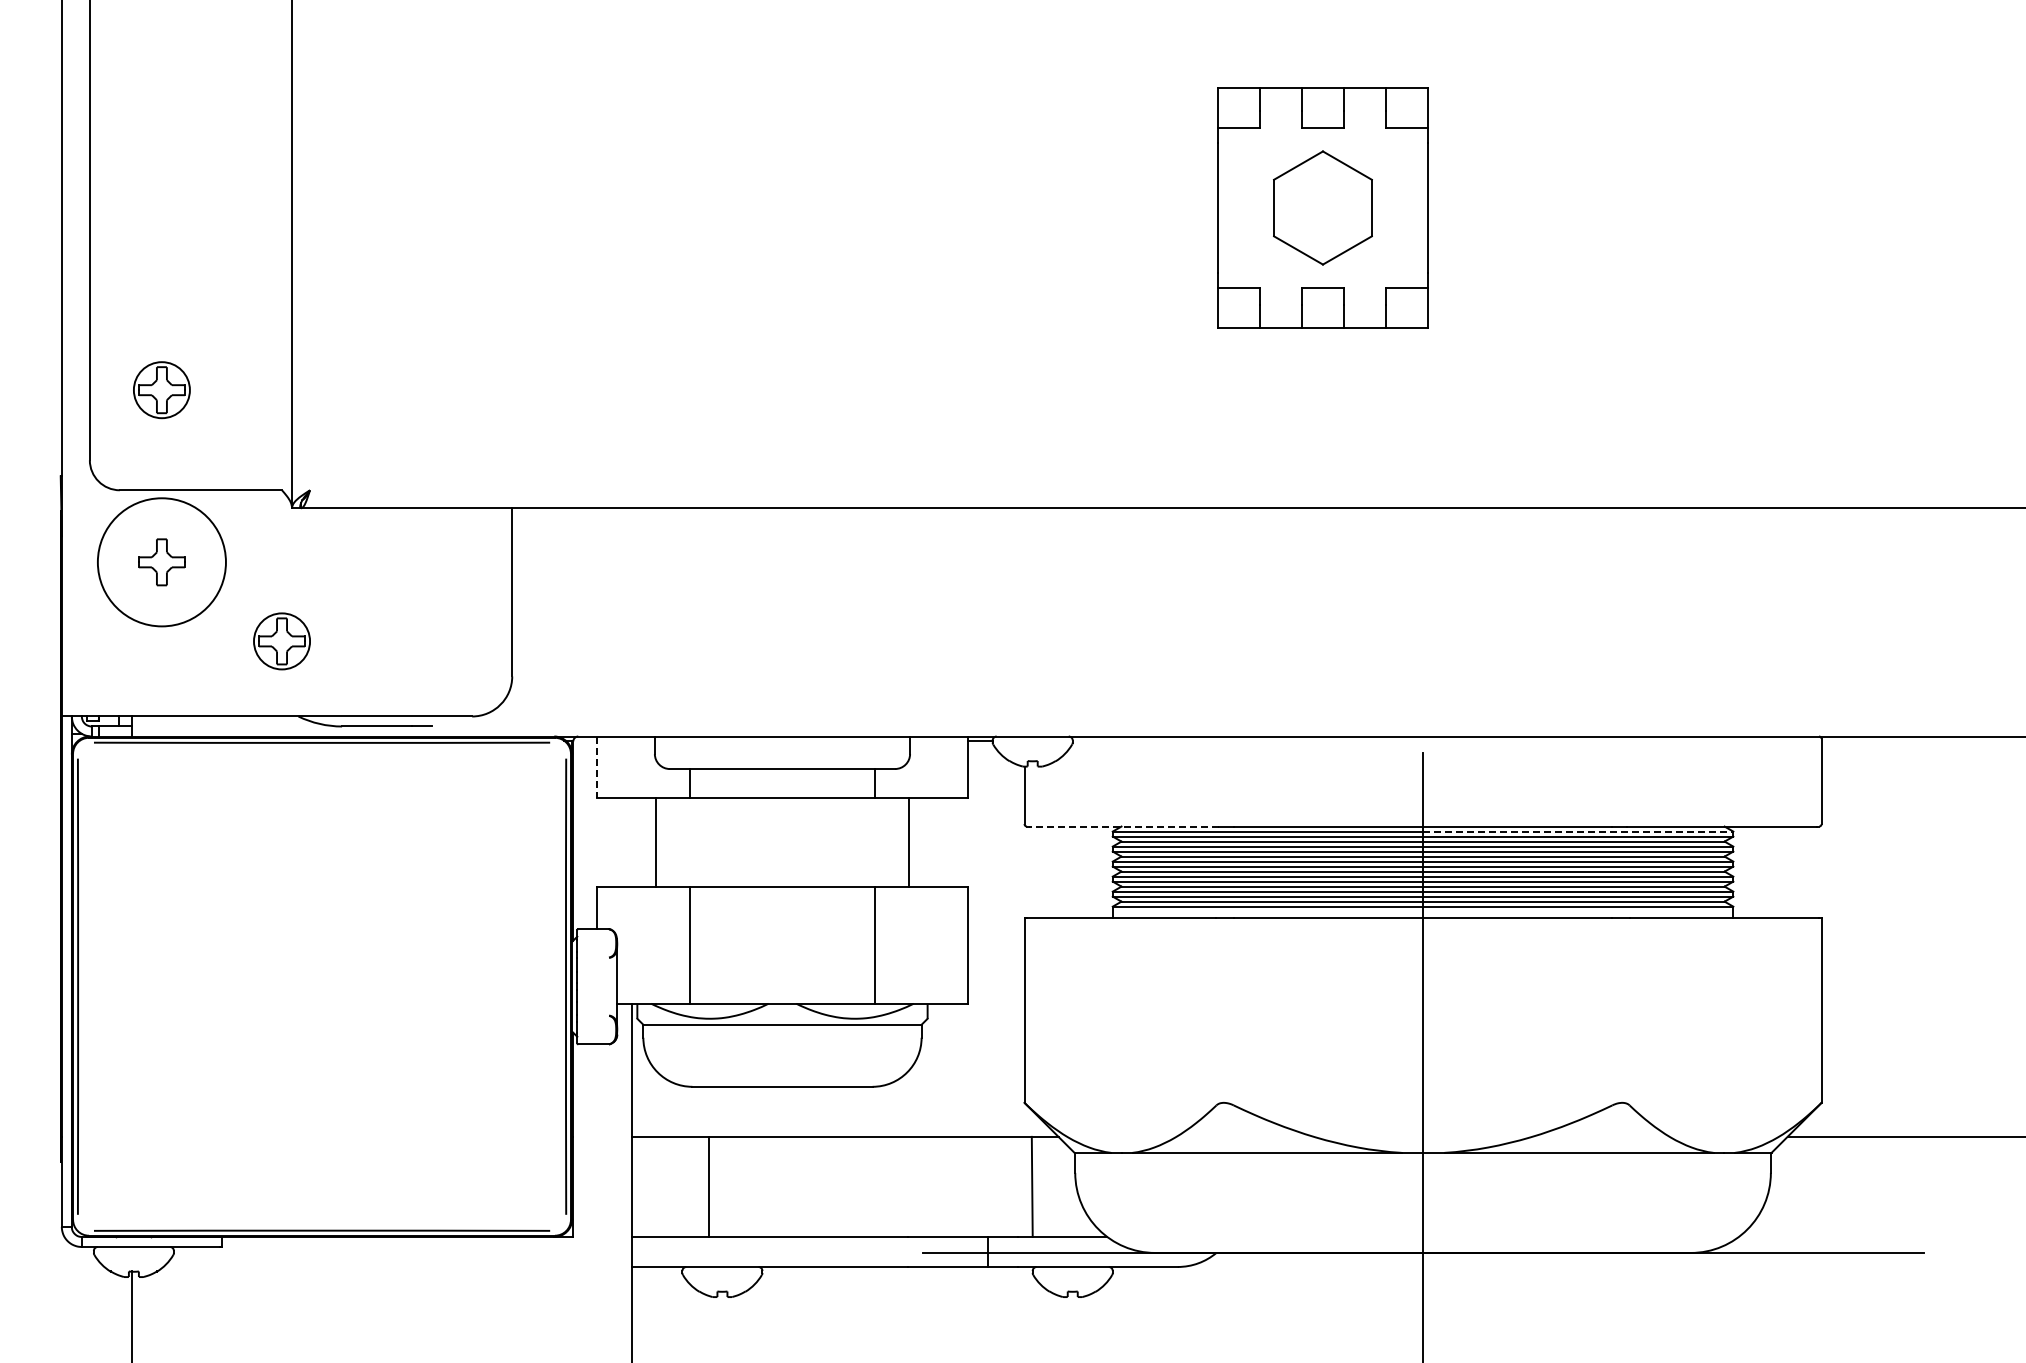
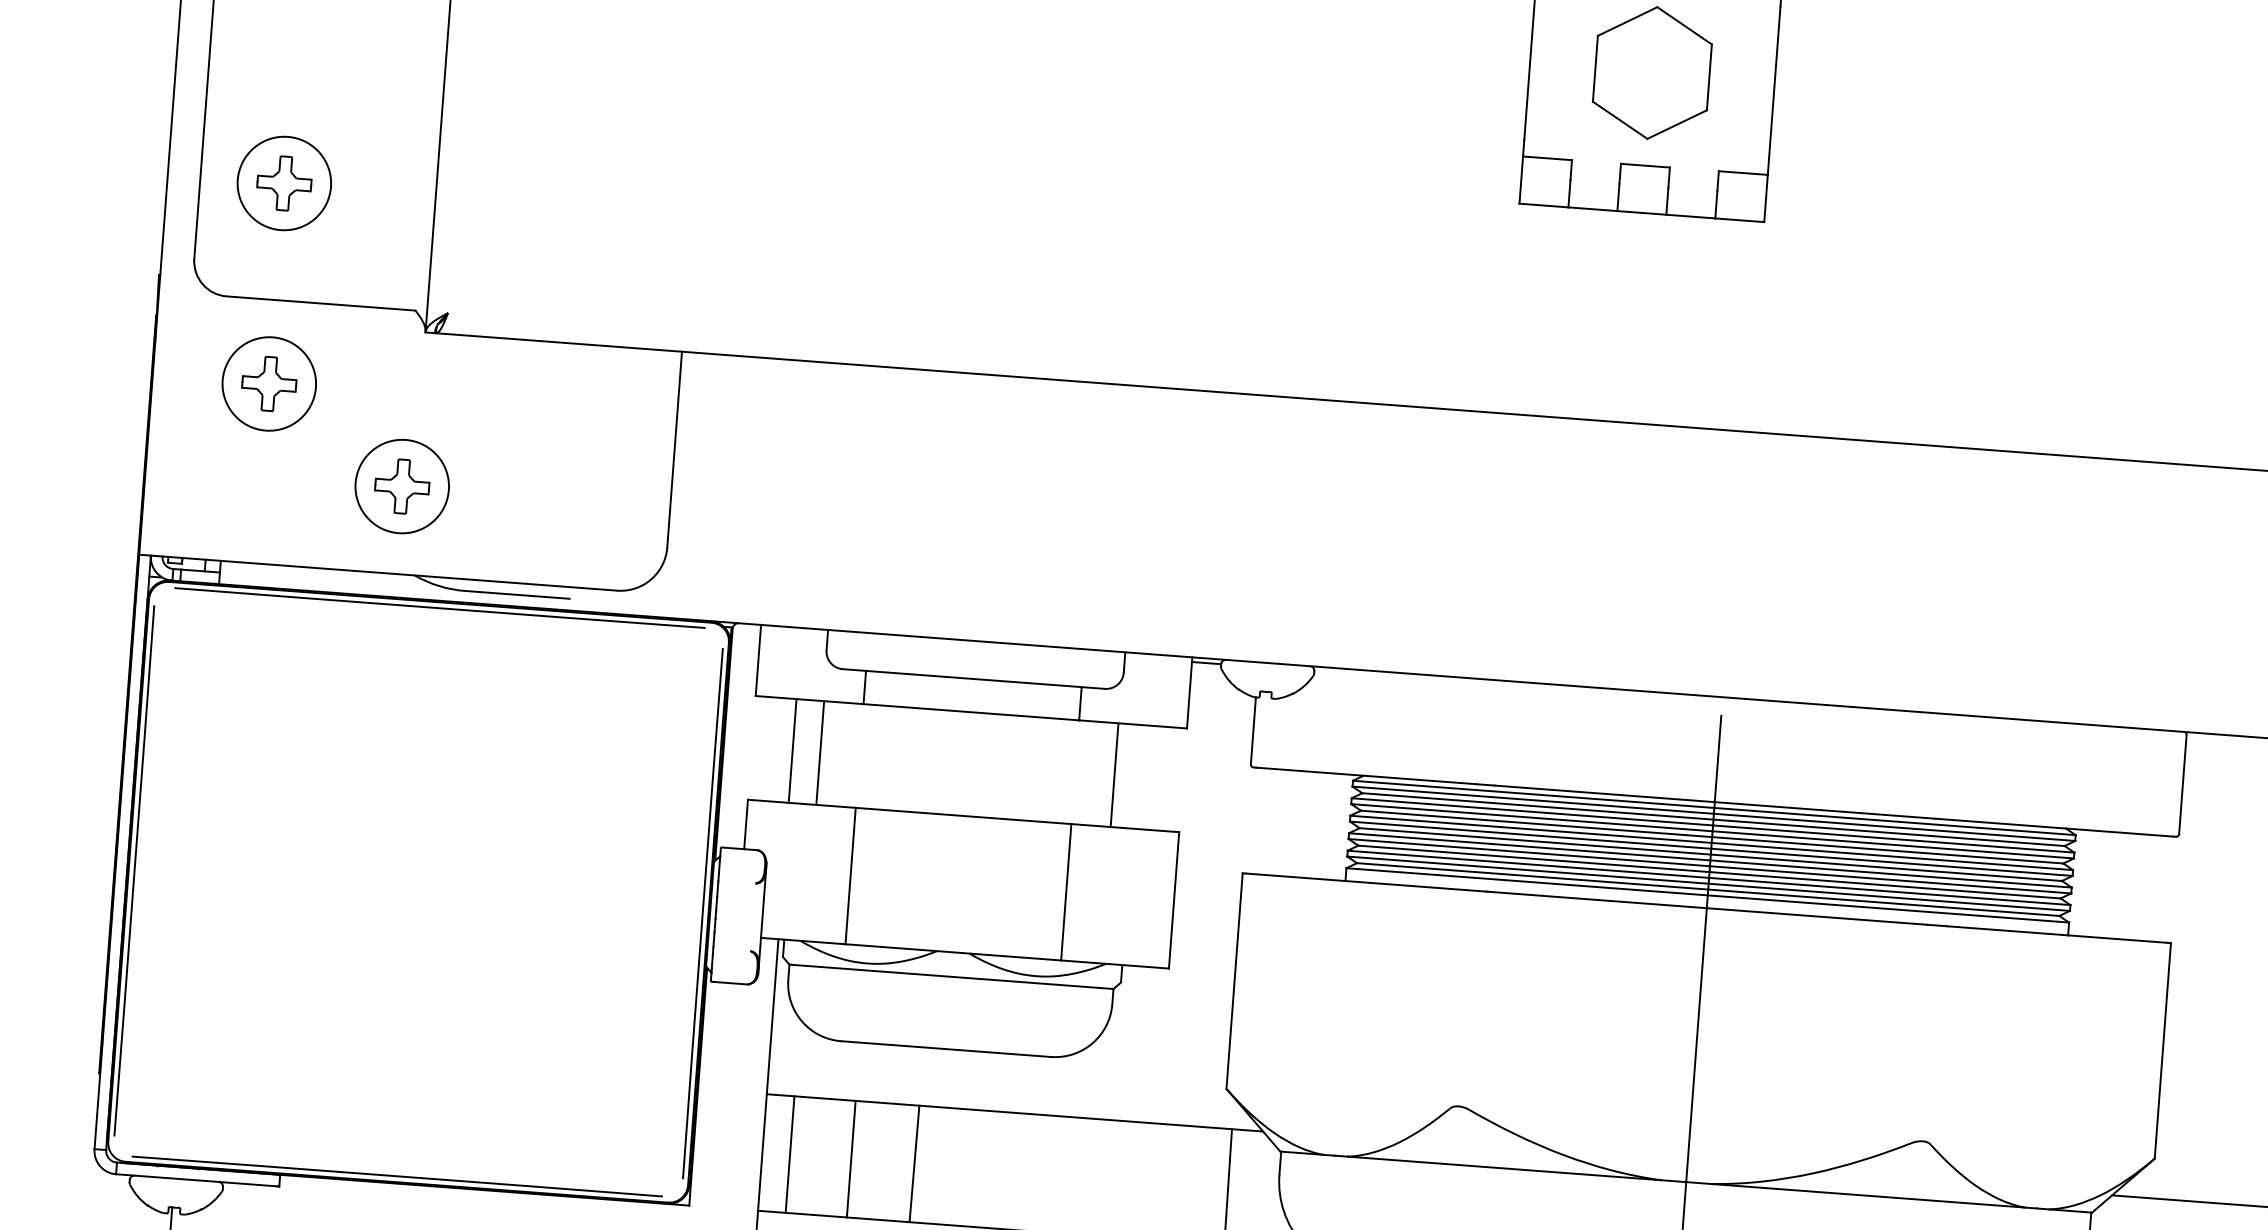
circle: (161, 390) -> (283, 183), size x1.43
circle: (161, 562) -> (268, 384), size x0.62
circle: (282, 641) -> (402, 486), size x1.43
line: (597, 767) -> (758, 661), dashed -> solid
line: (1124, 826) -> (1367, 775), dashed -> solid
line: (1578, 831) -> (1895, 821), dashed -> solid
line: (632, 841) -> (792, 750), added
line: (656, 1186) -> (790, 1154), added
line: (762, 1186) -> (914, 1163), added

